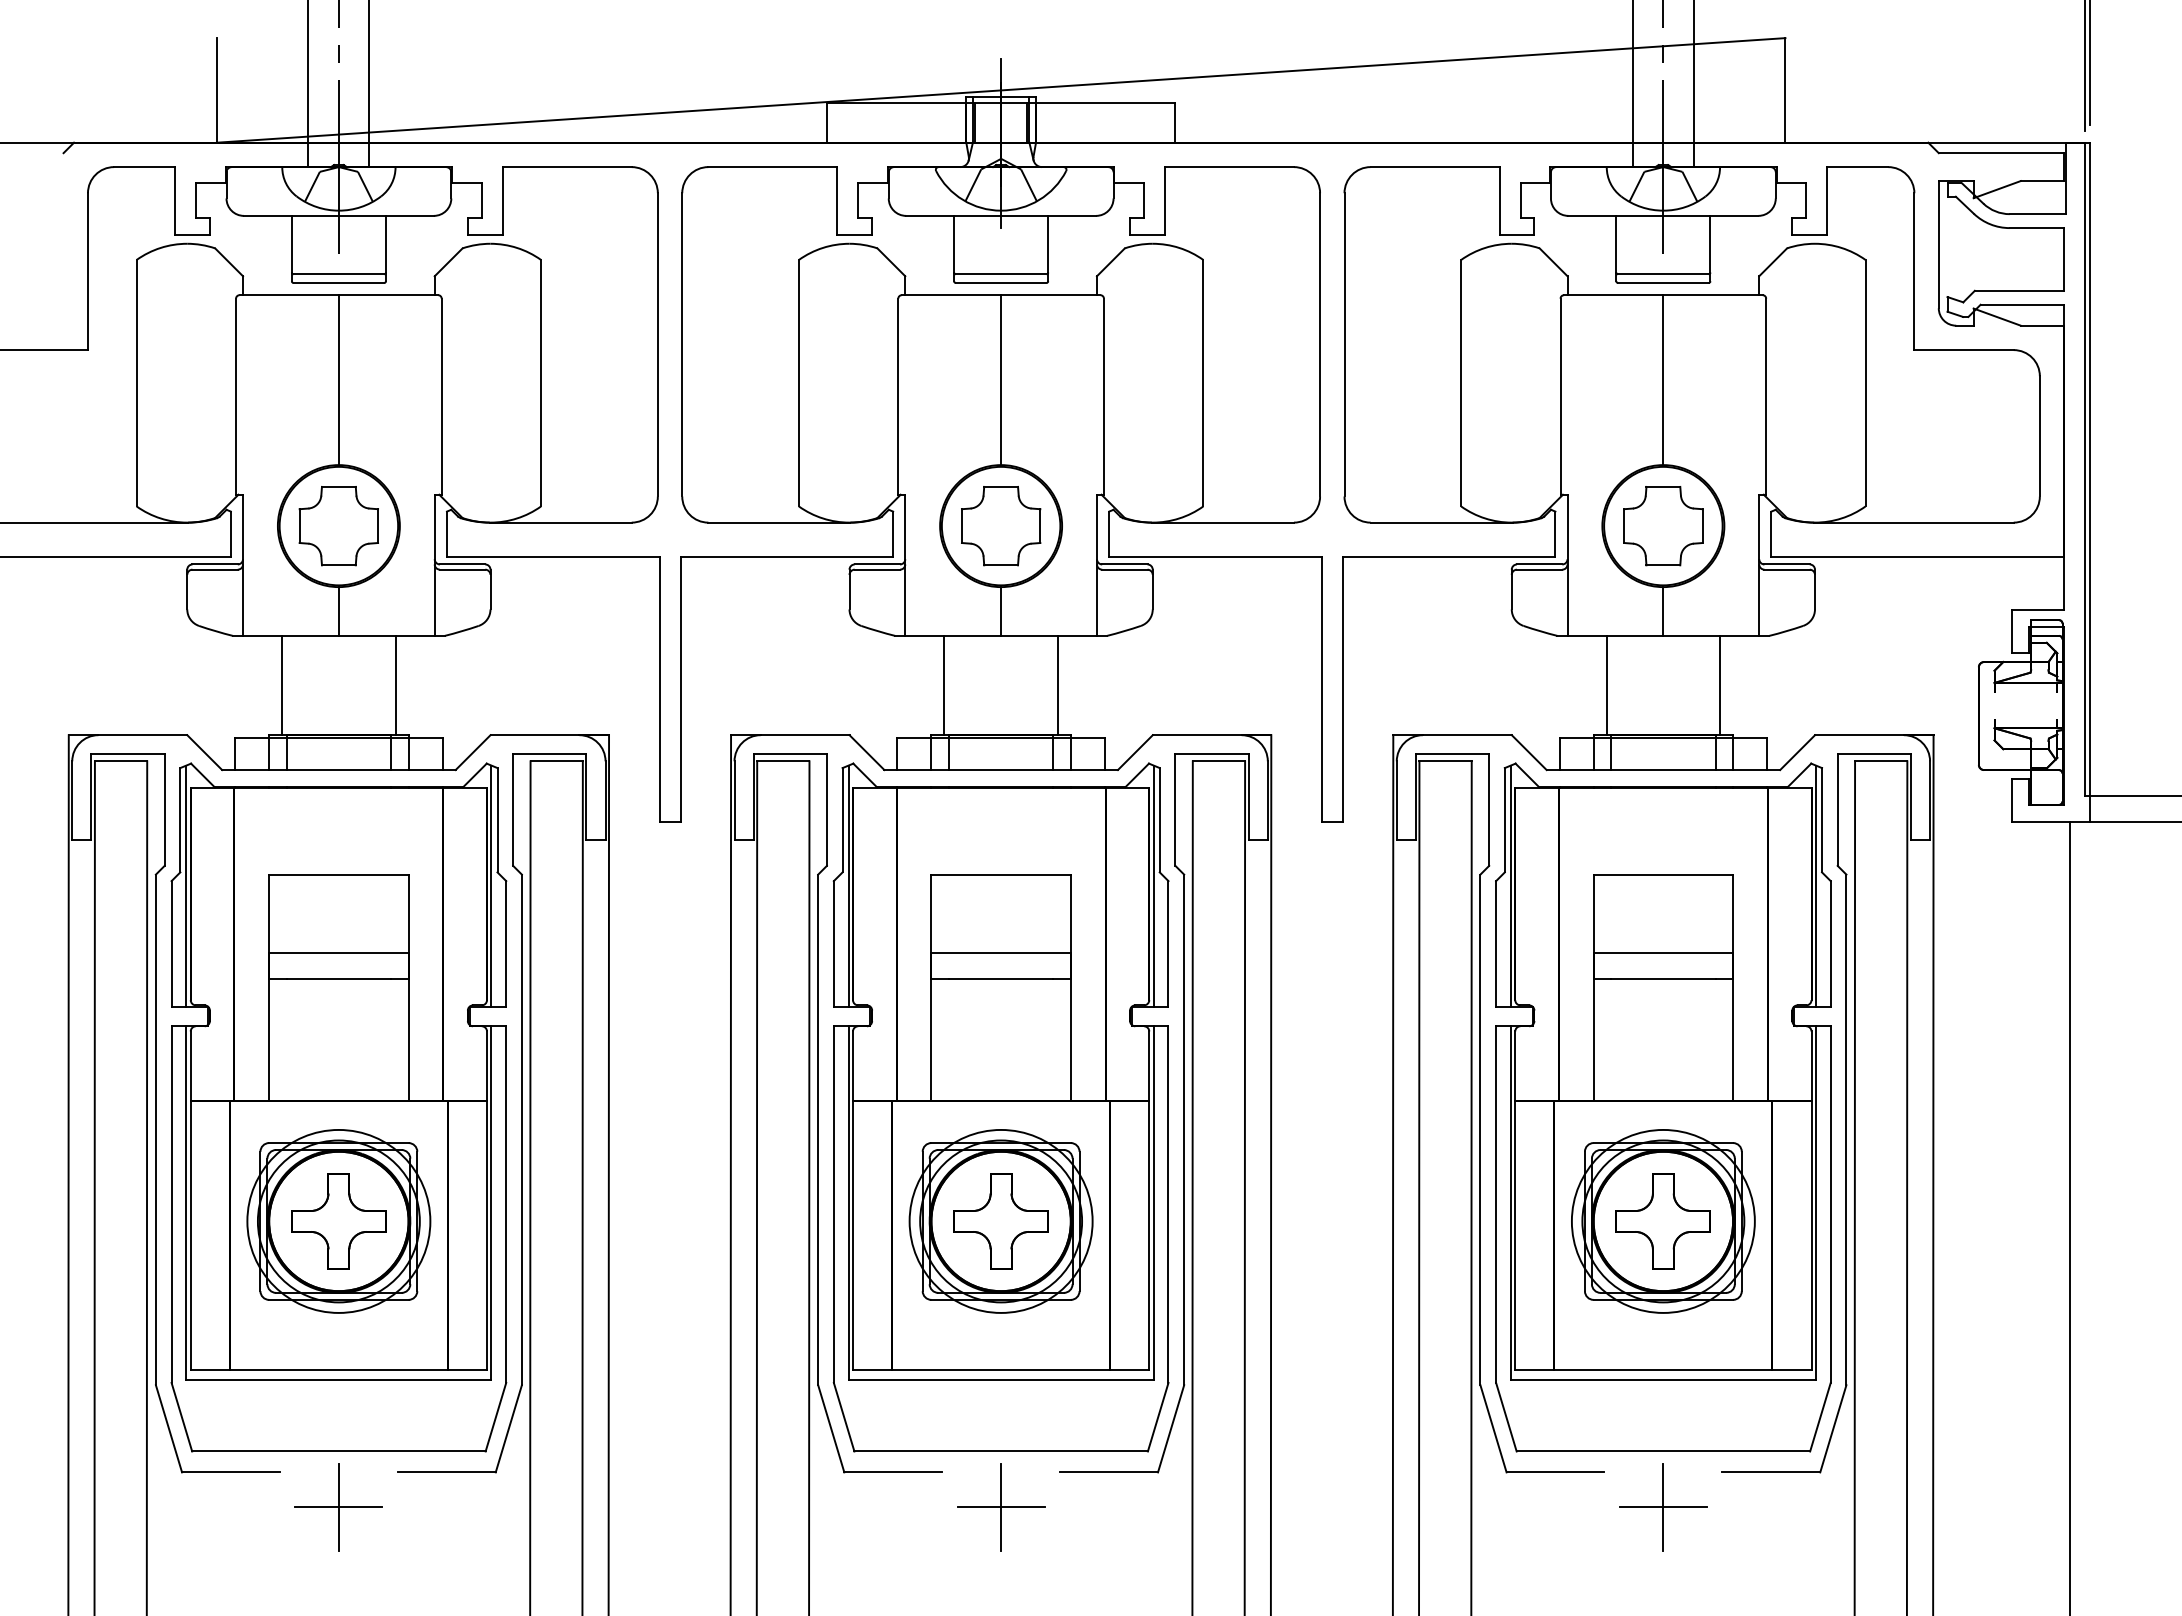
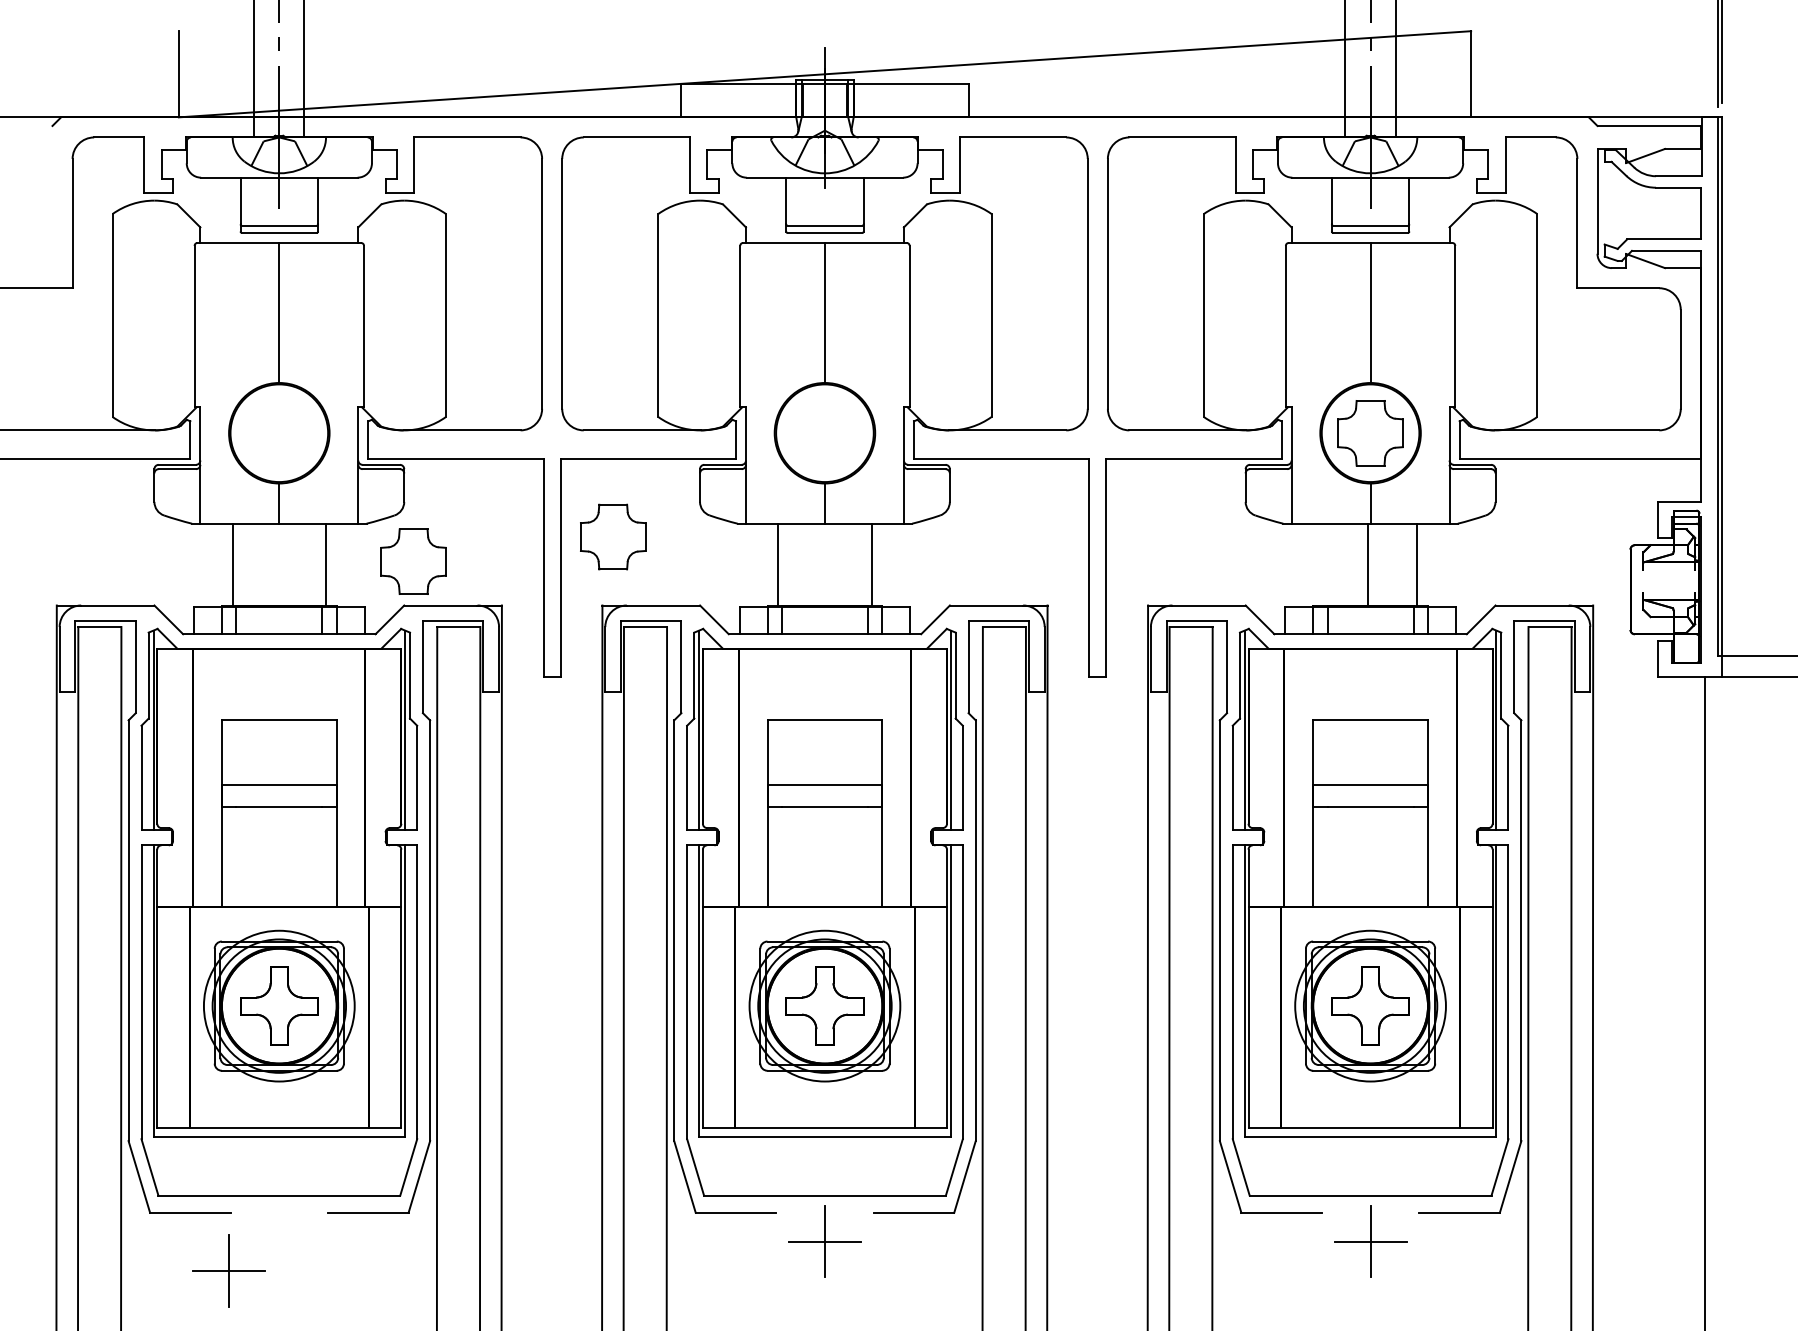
part: (338, 526) -> (413, 562), moved
part: (1001, 526) -> (613, 537), moved
line: (1606, 685) -> (1367, 564), moved
part: (338, 1507) -> (228, 1271), moved

